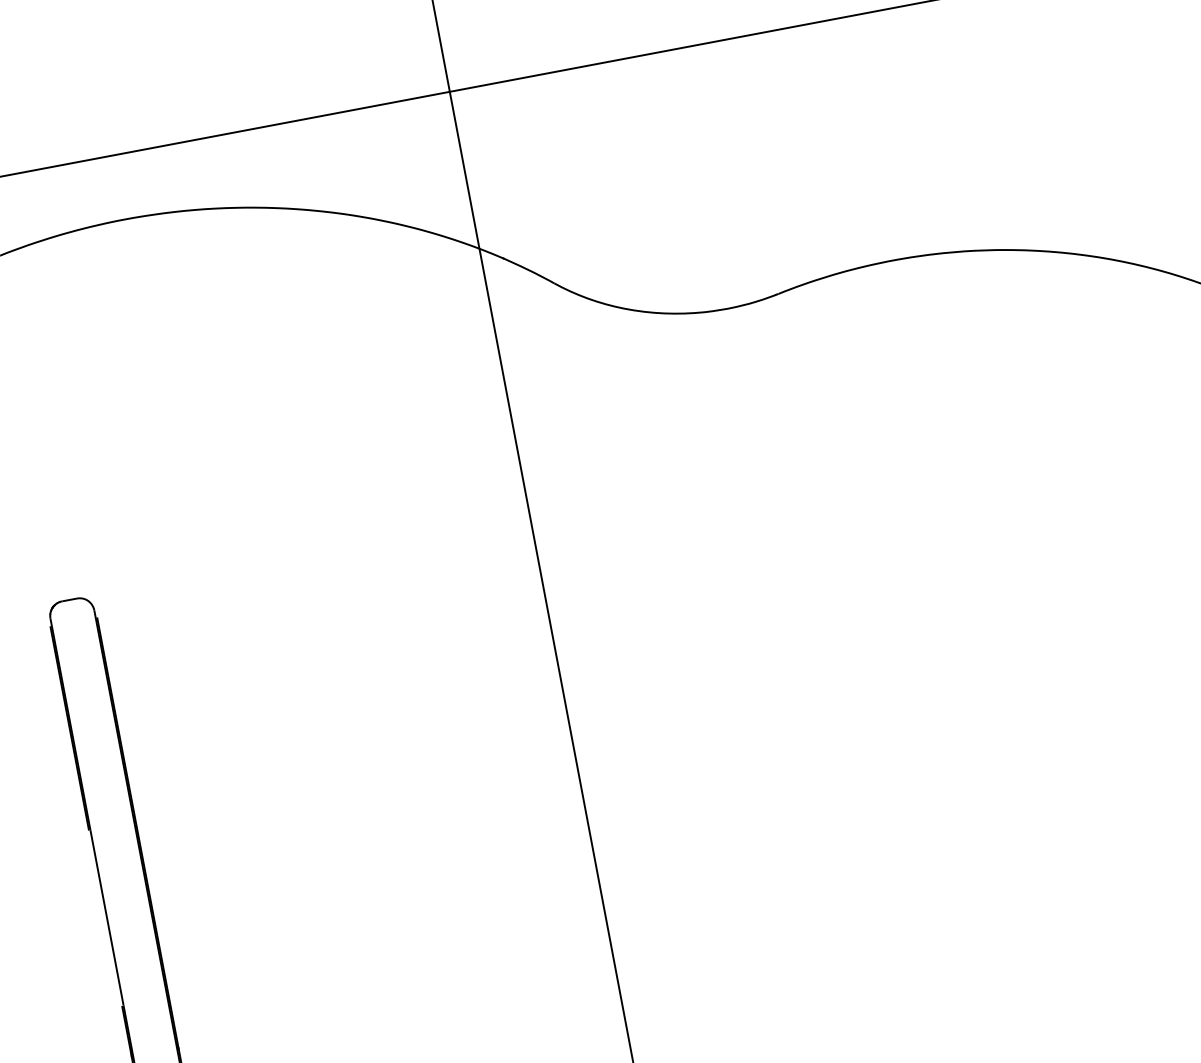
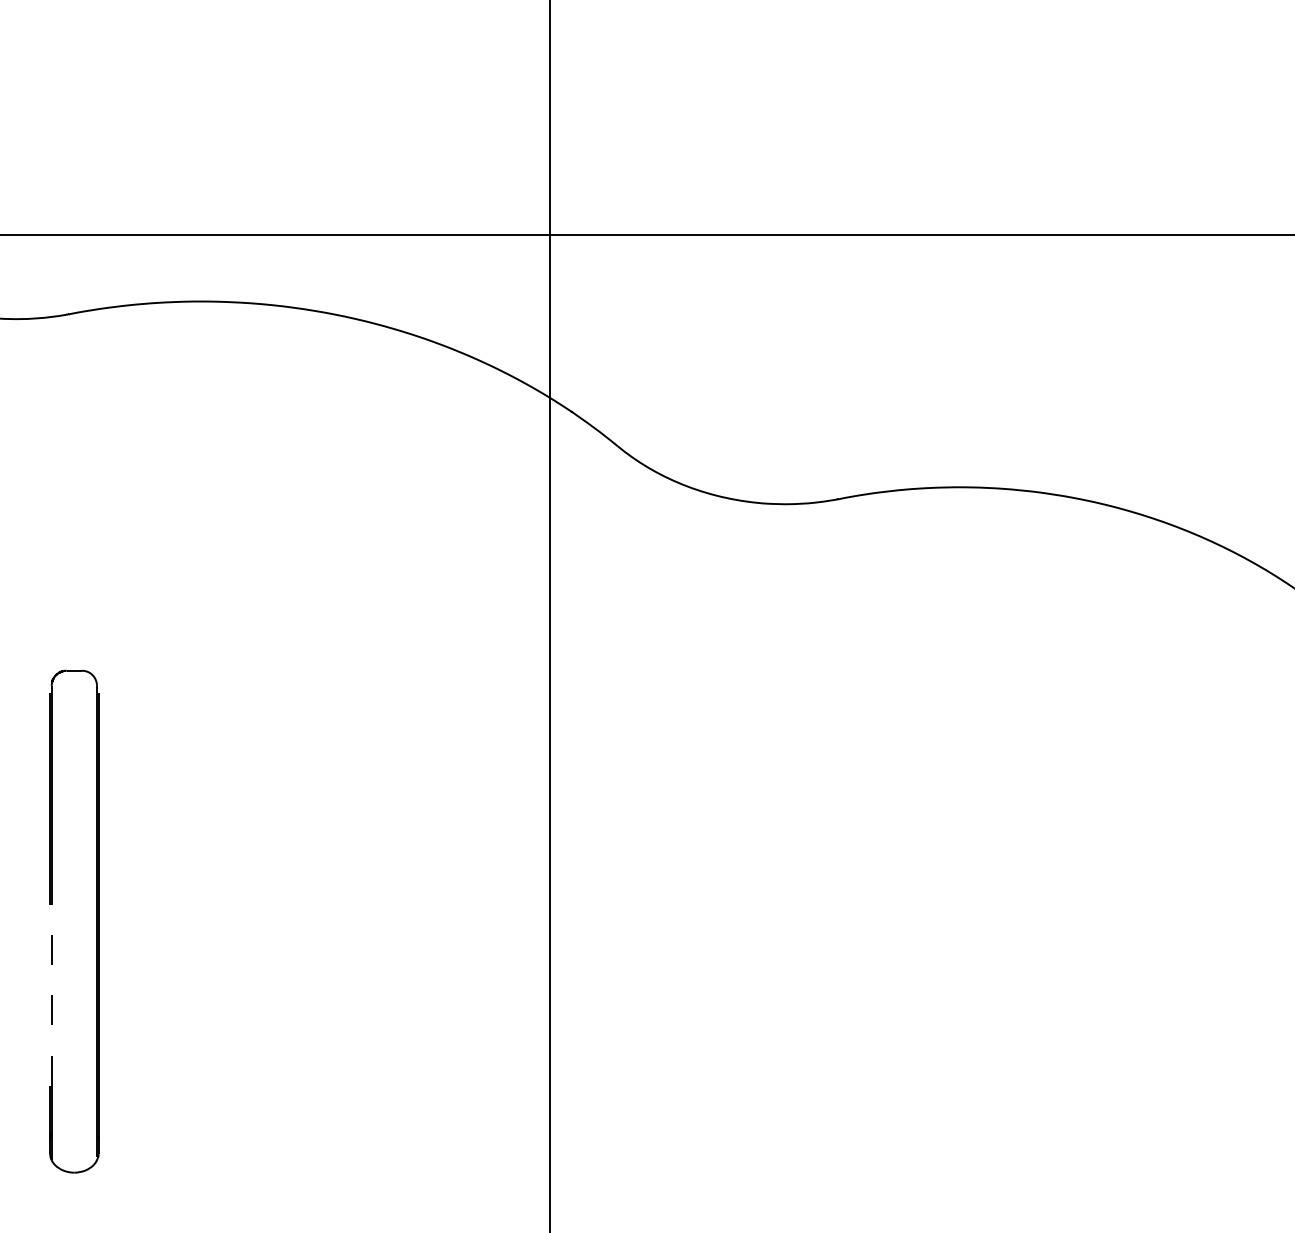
line: (106, 918) -> (51, 995), solid -> dashed

